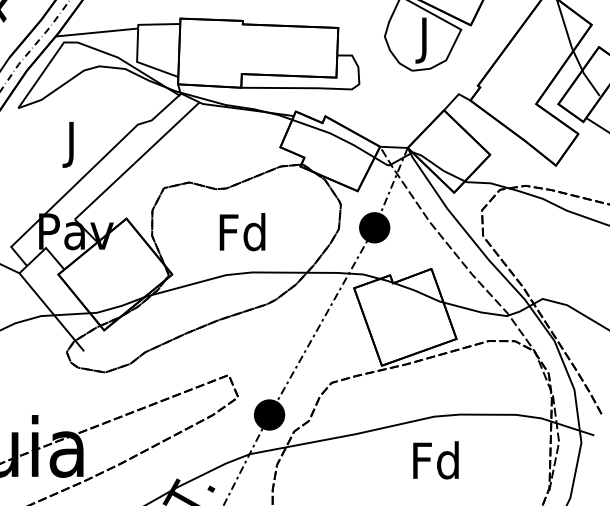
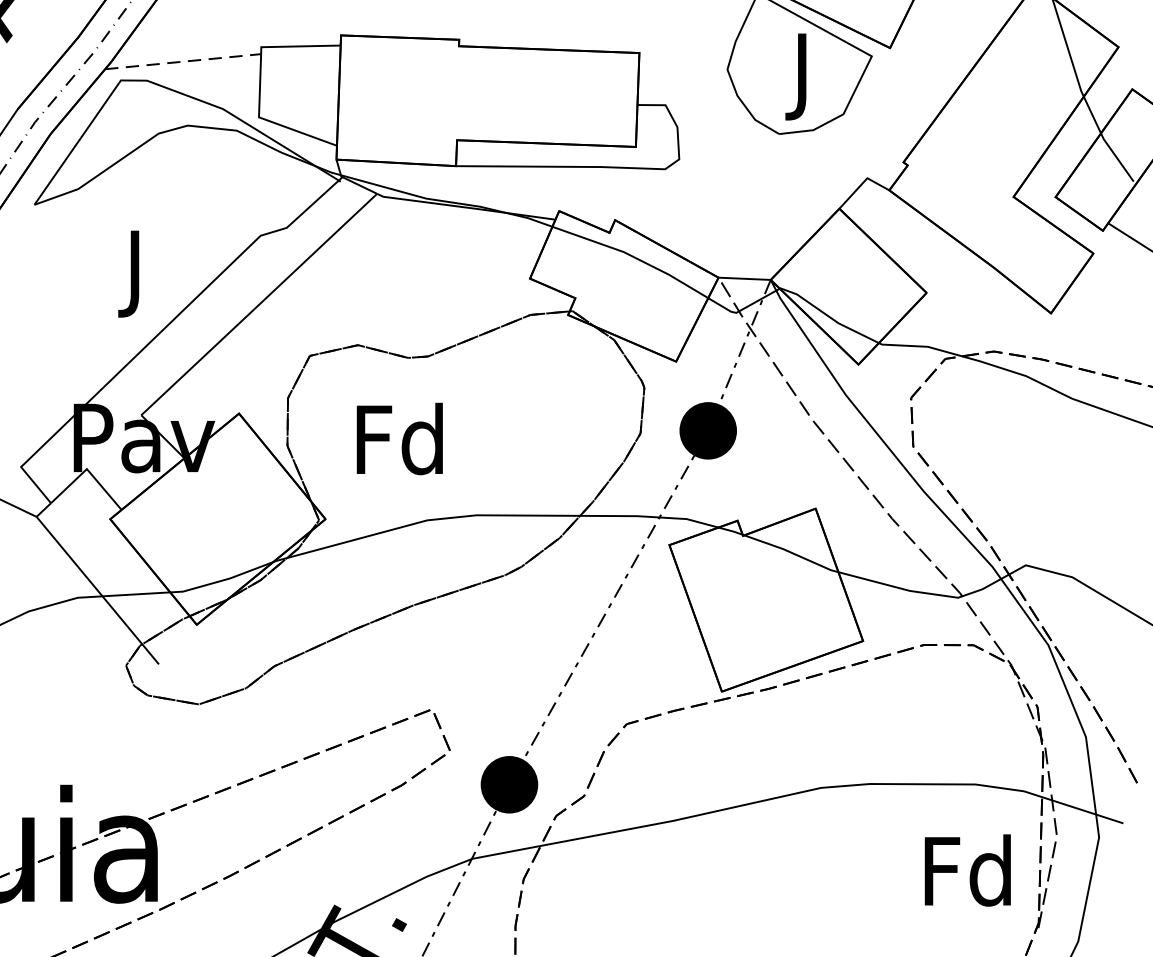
line: (97, 32) -> (184, 61), solid -> dashed
text: (242, 232) -> (399, 439), moved
text: (435, 460) -> (966, 870), moved

